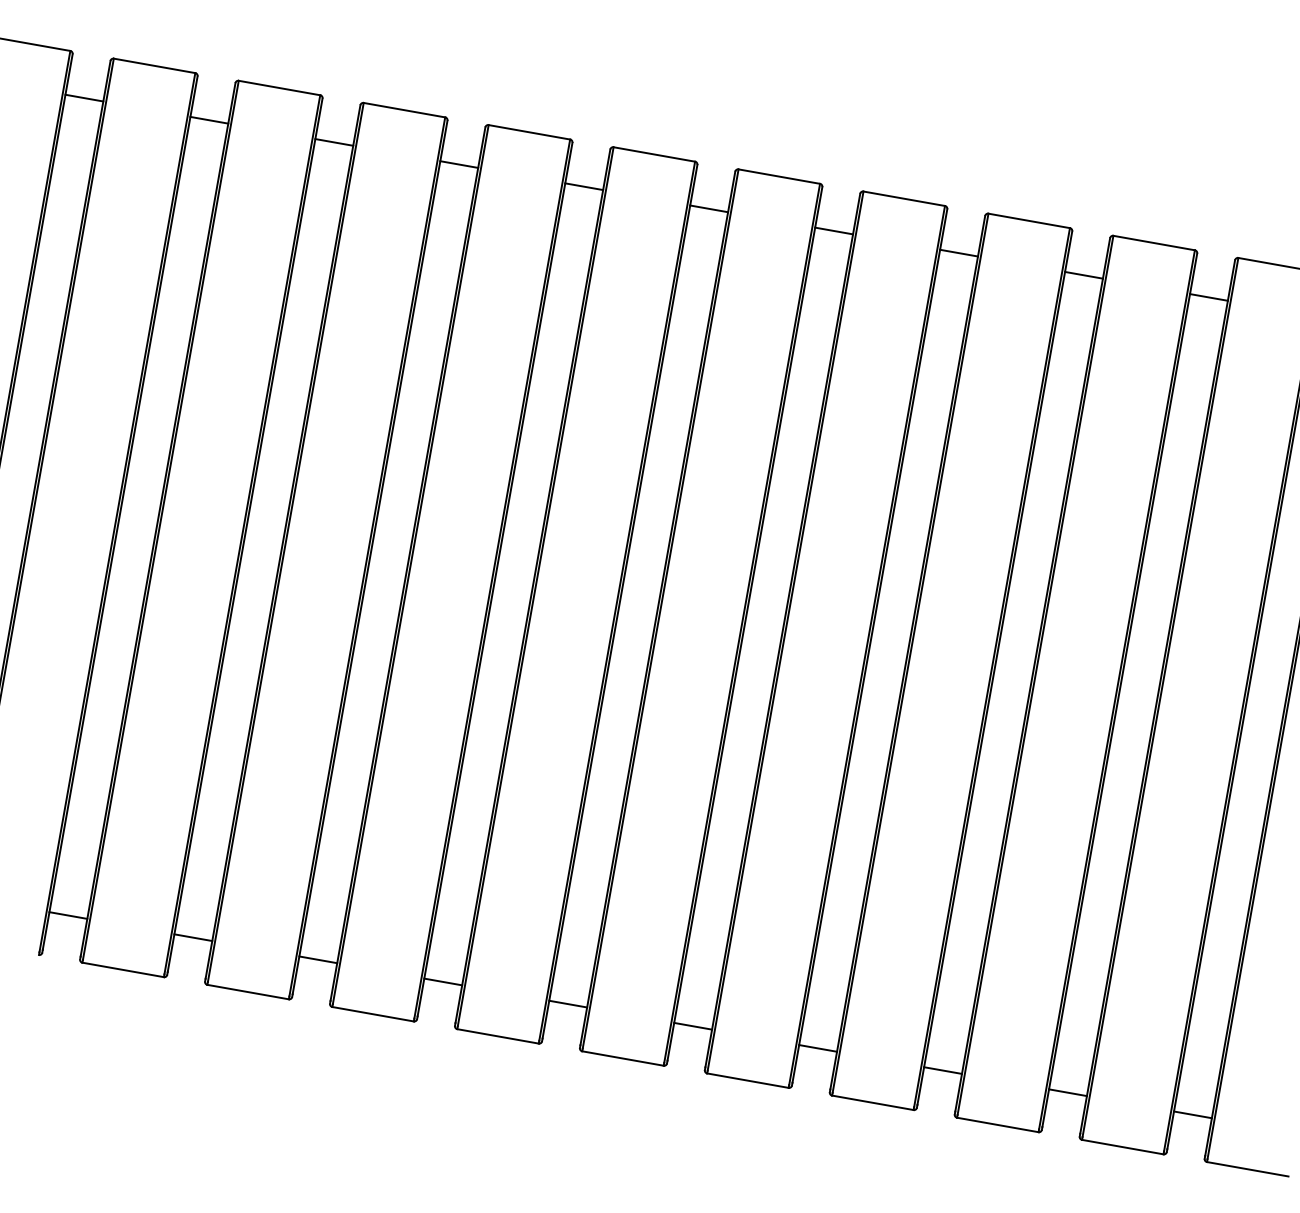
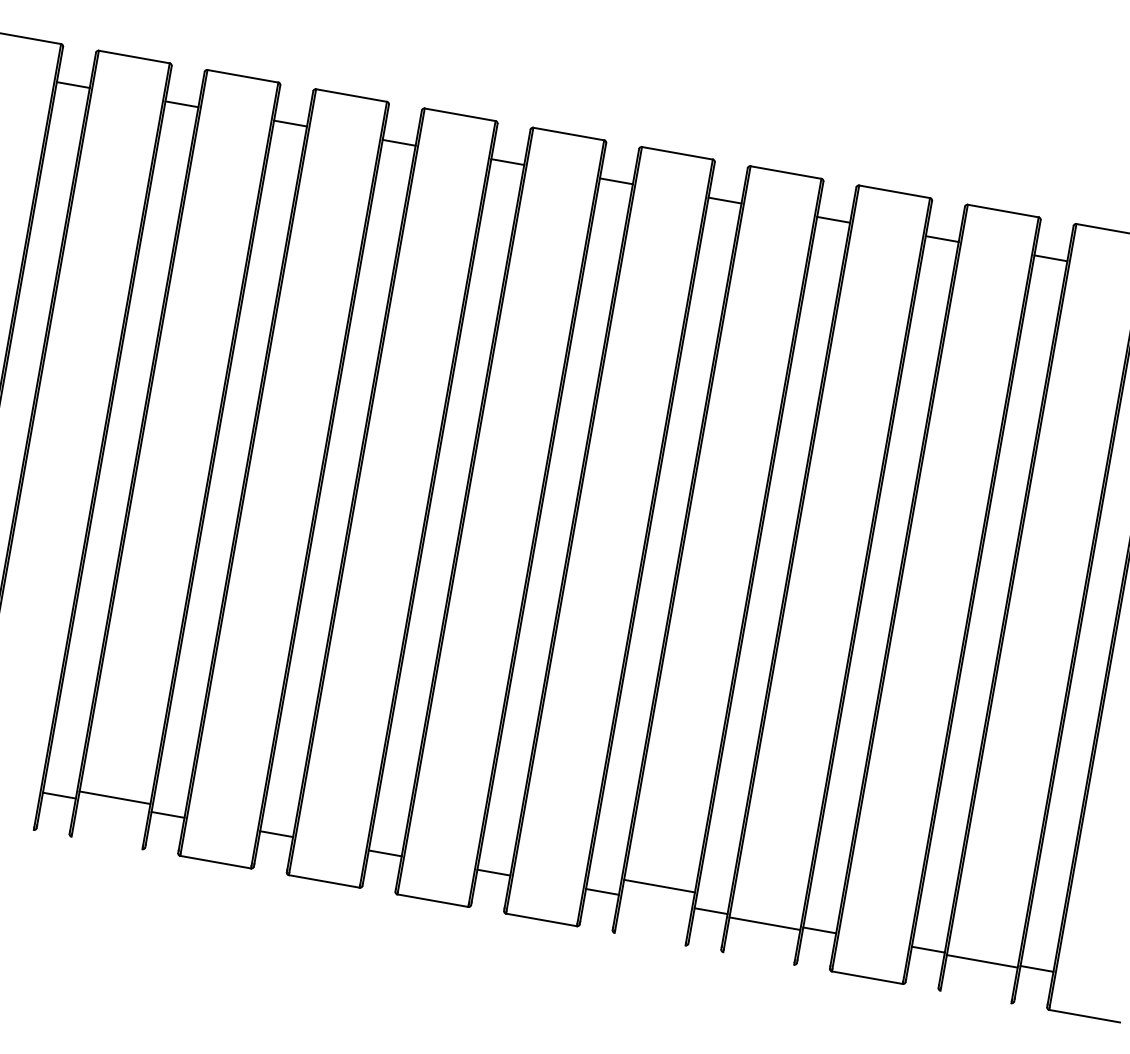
line: (122, 969) -> (114, 797), moved
line: (747, 1080) -> (659, 886), moved
line: (872, 1102) -> (764, 923), moved
line: (1122, 1146) -> (981, 960), moved

